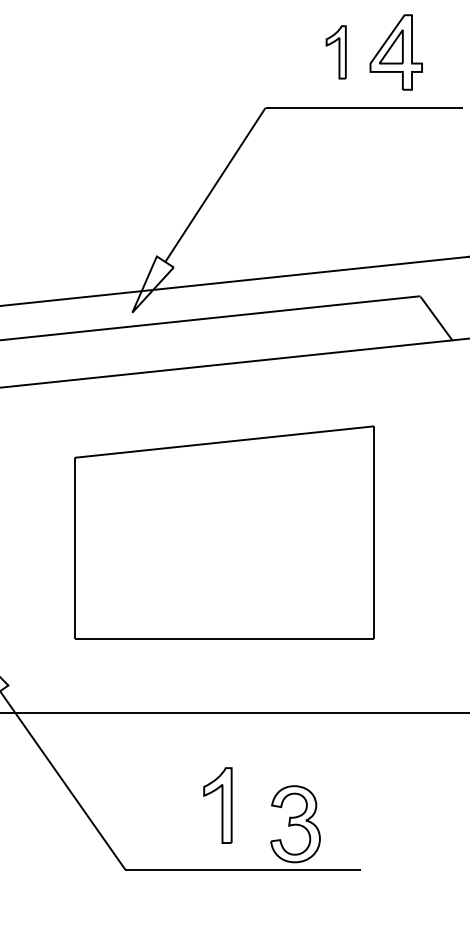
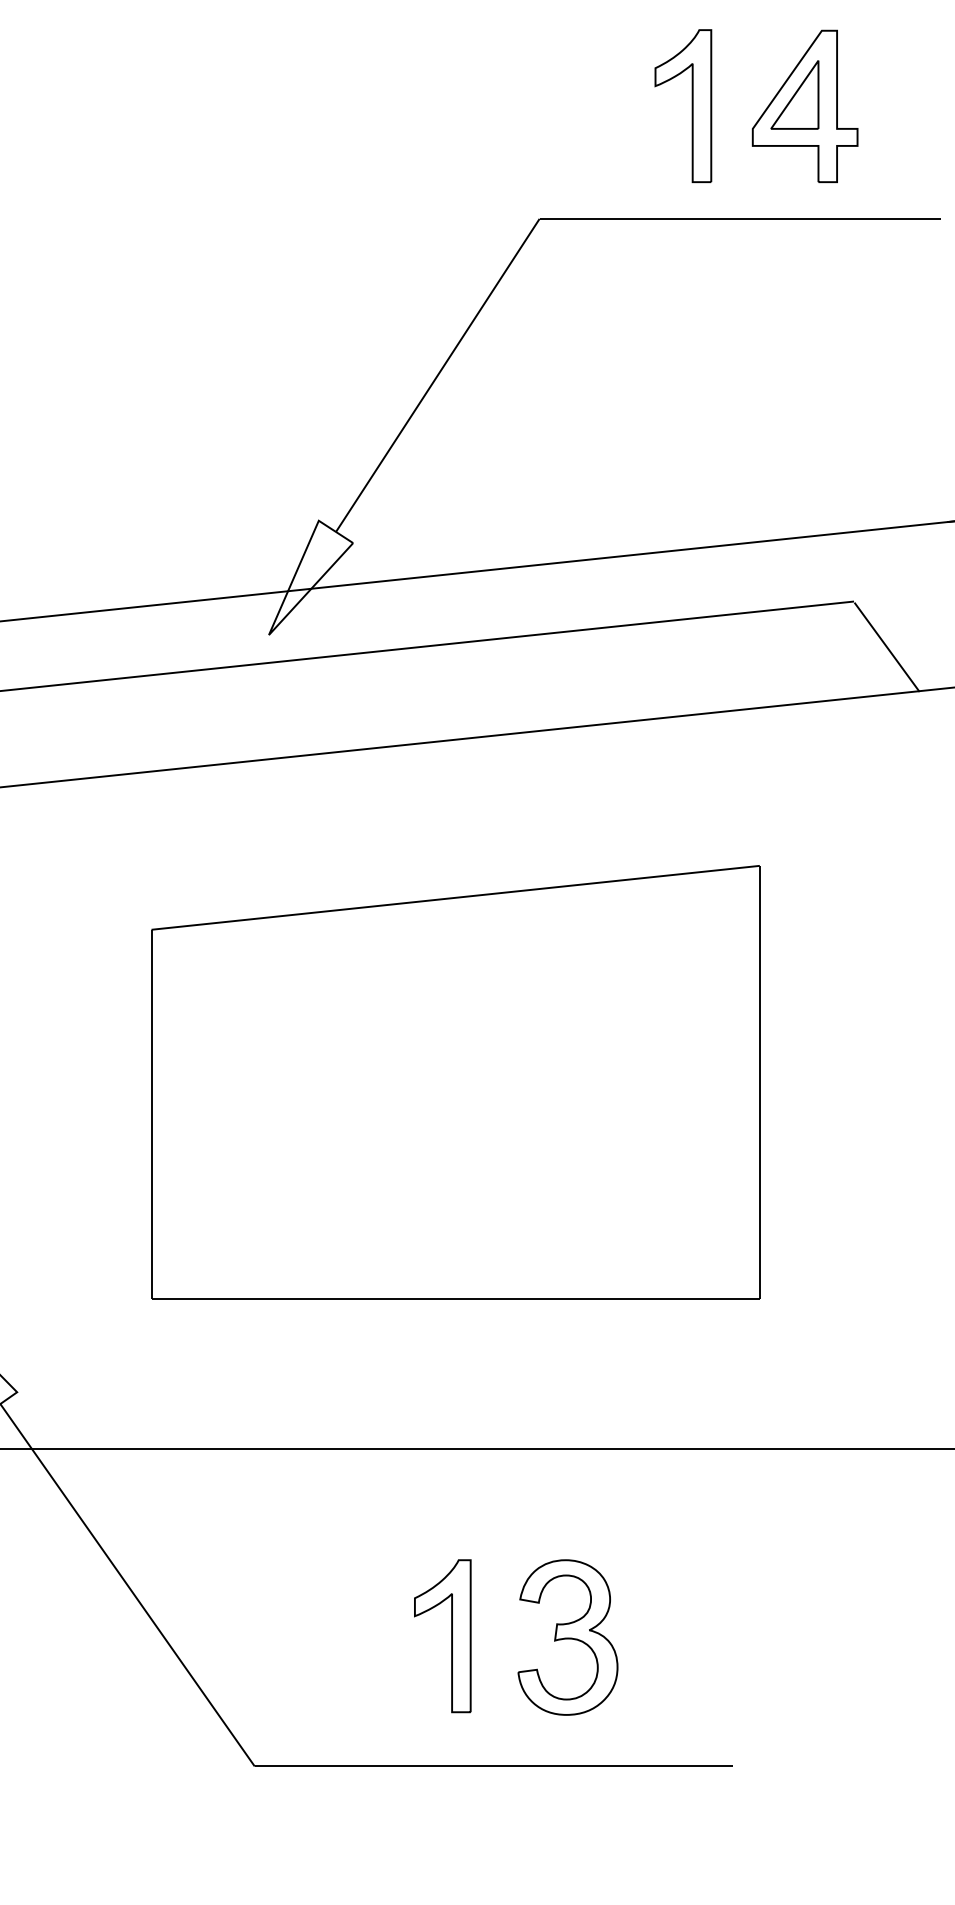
part: (335, 52) -> (681, 106), size x1.43
part: (295, 824) -> (567, 1638), moved

